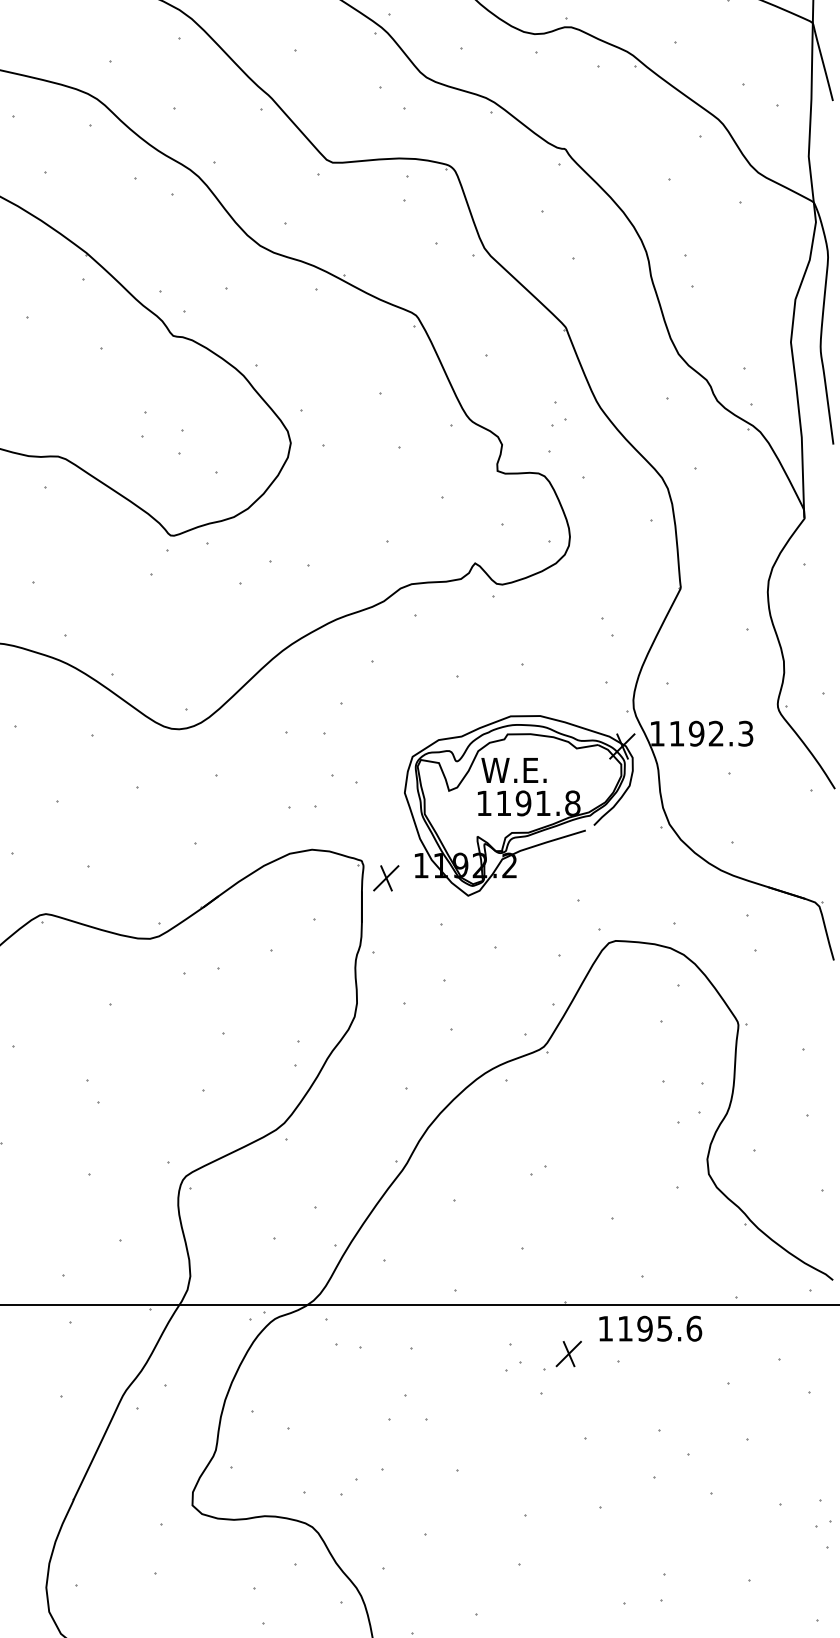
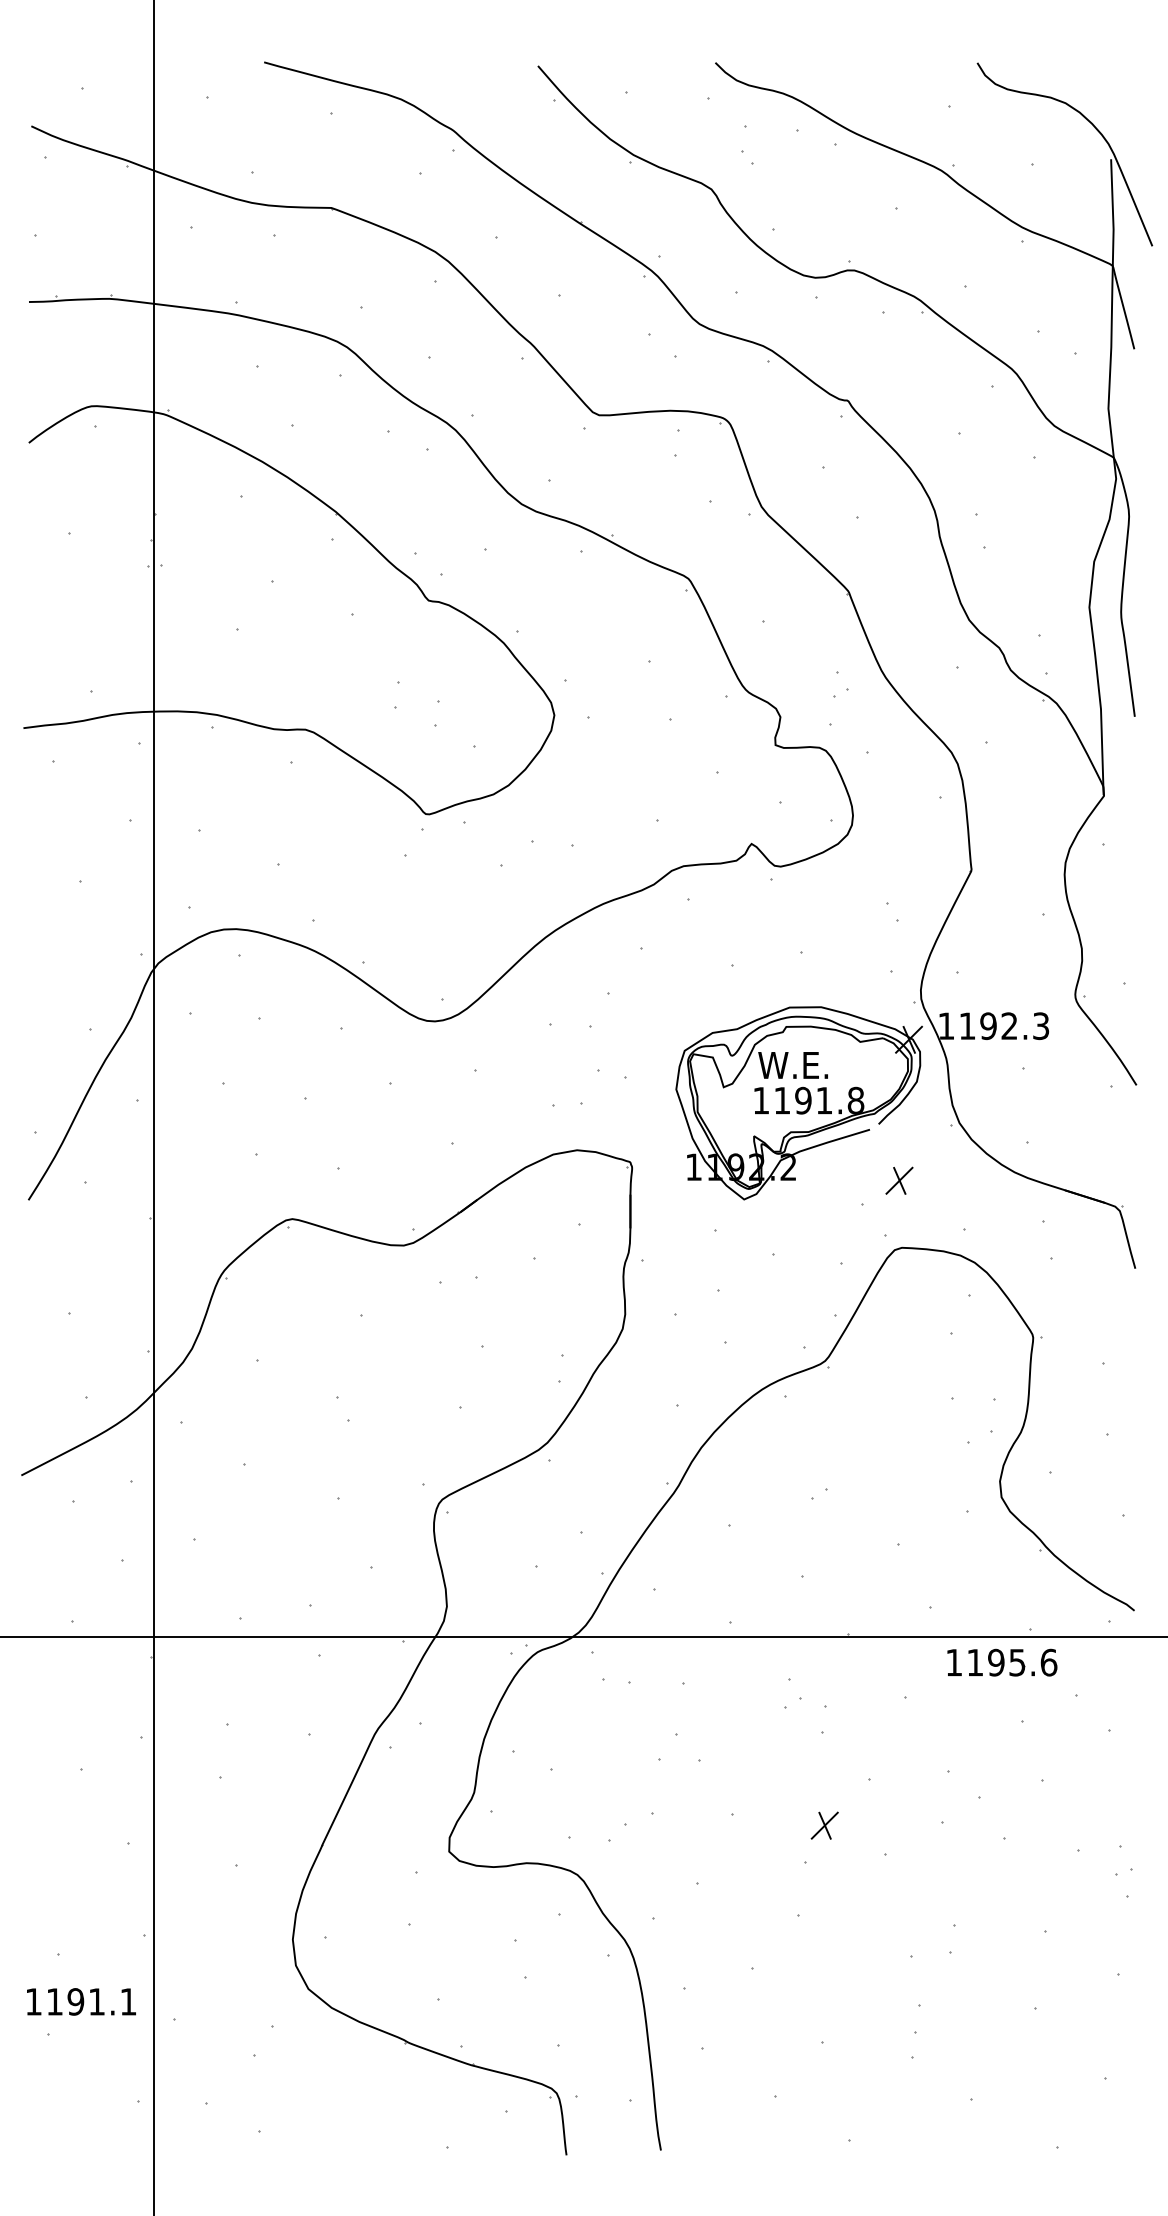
part: (386, 878) -> (899, 1180), moved
part: (650, 1328) -> (1002, 1662), moved
part: (568, 1353) -> (824, 1825), moved

